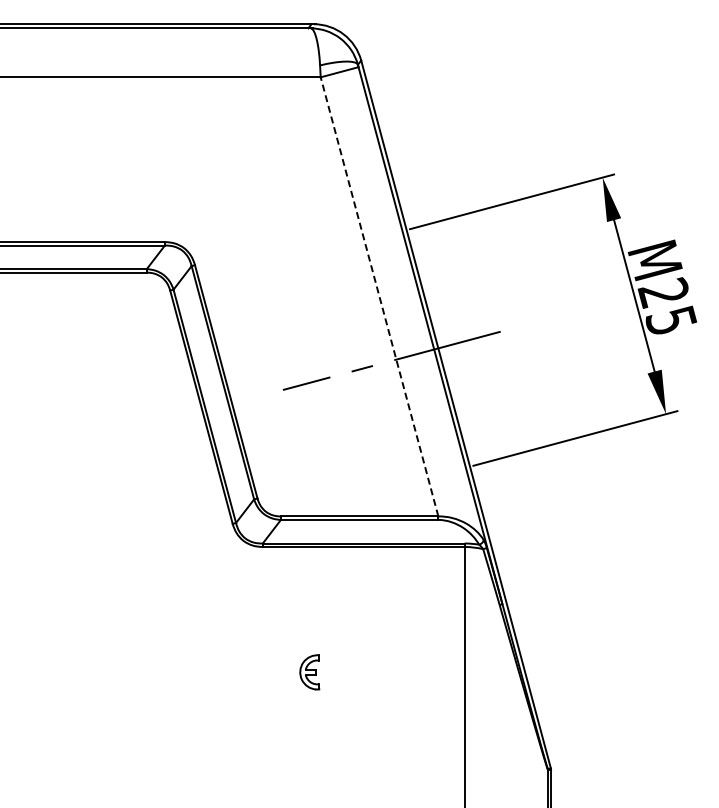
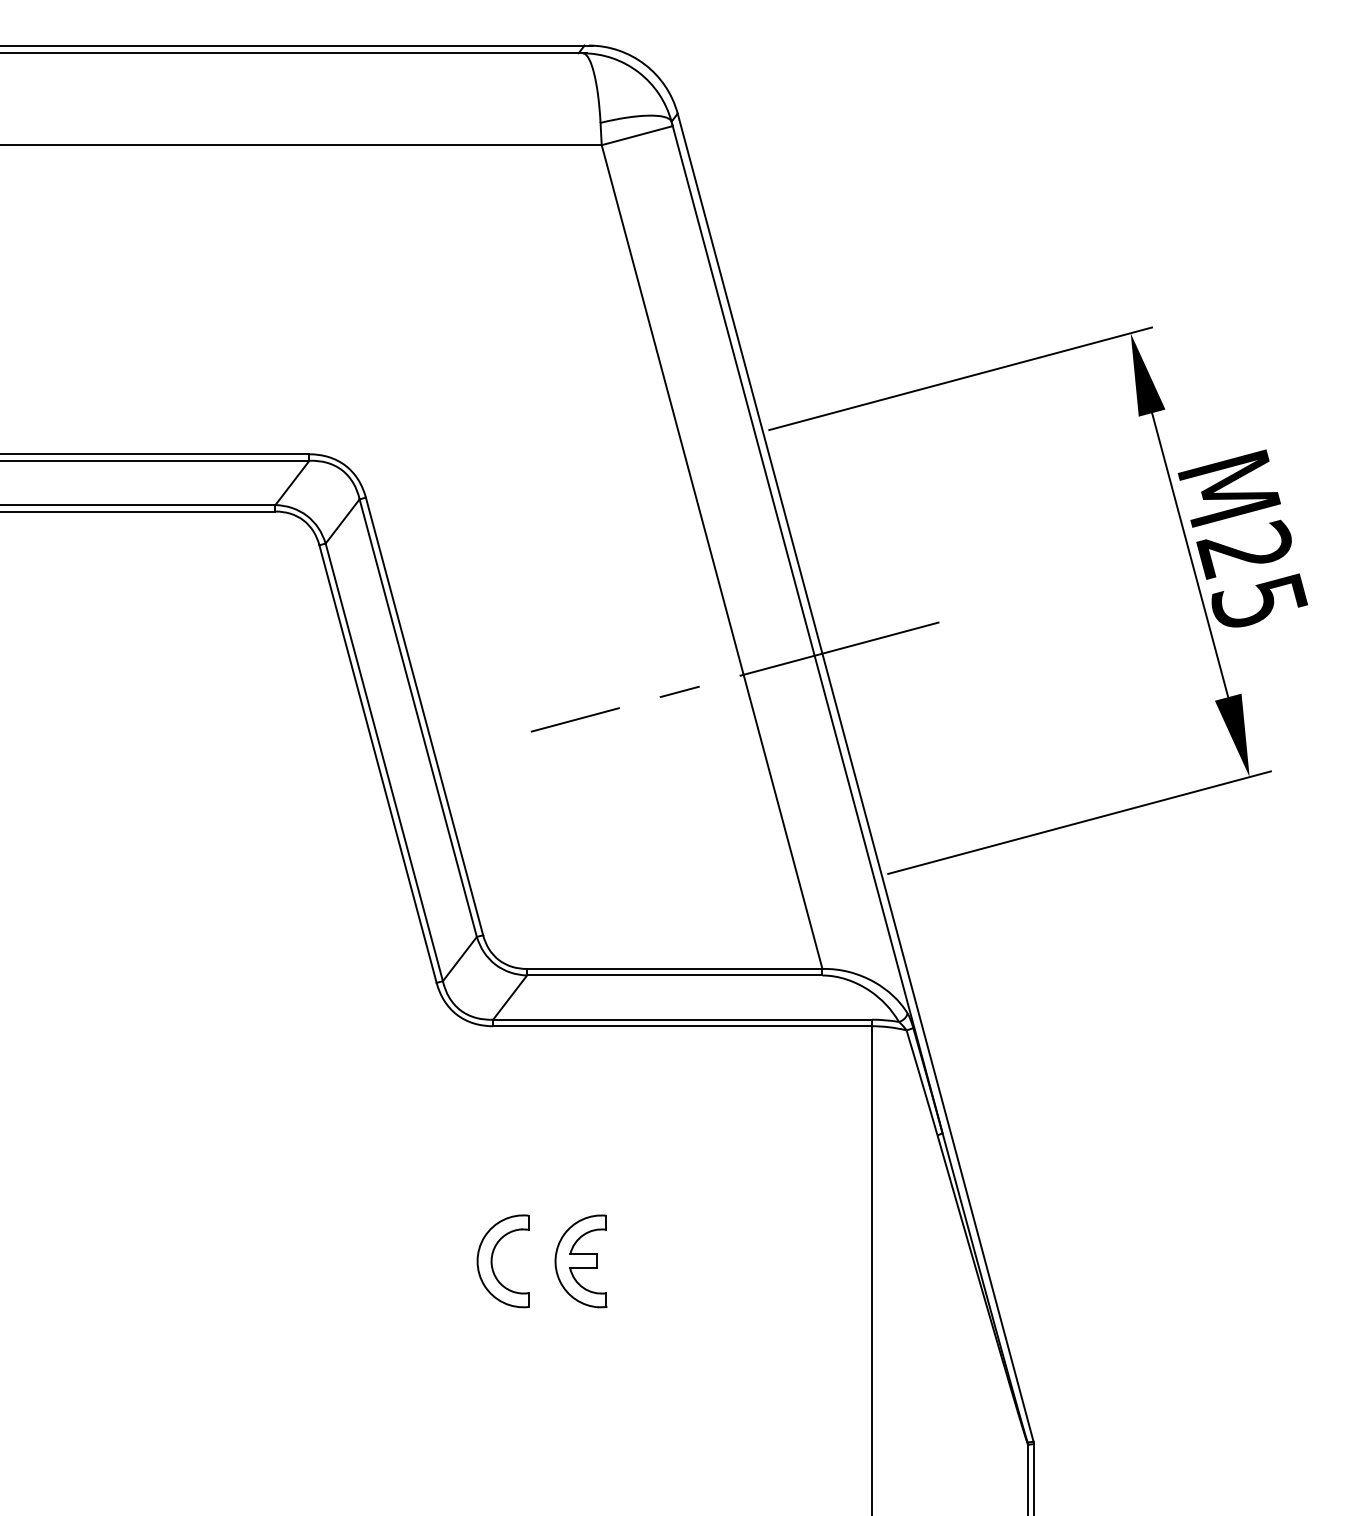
line: (379, 296) -> (712, 556), dashed -> solid
part: (267, 671) -> (501, 1259), added
part: (309, 672) -> (580, 1261), size x1.43

